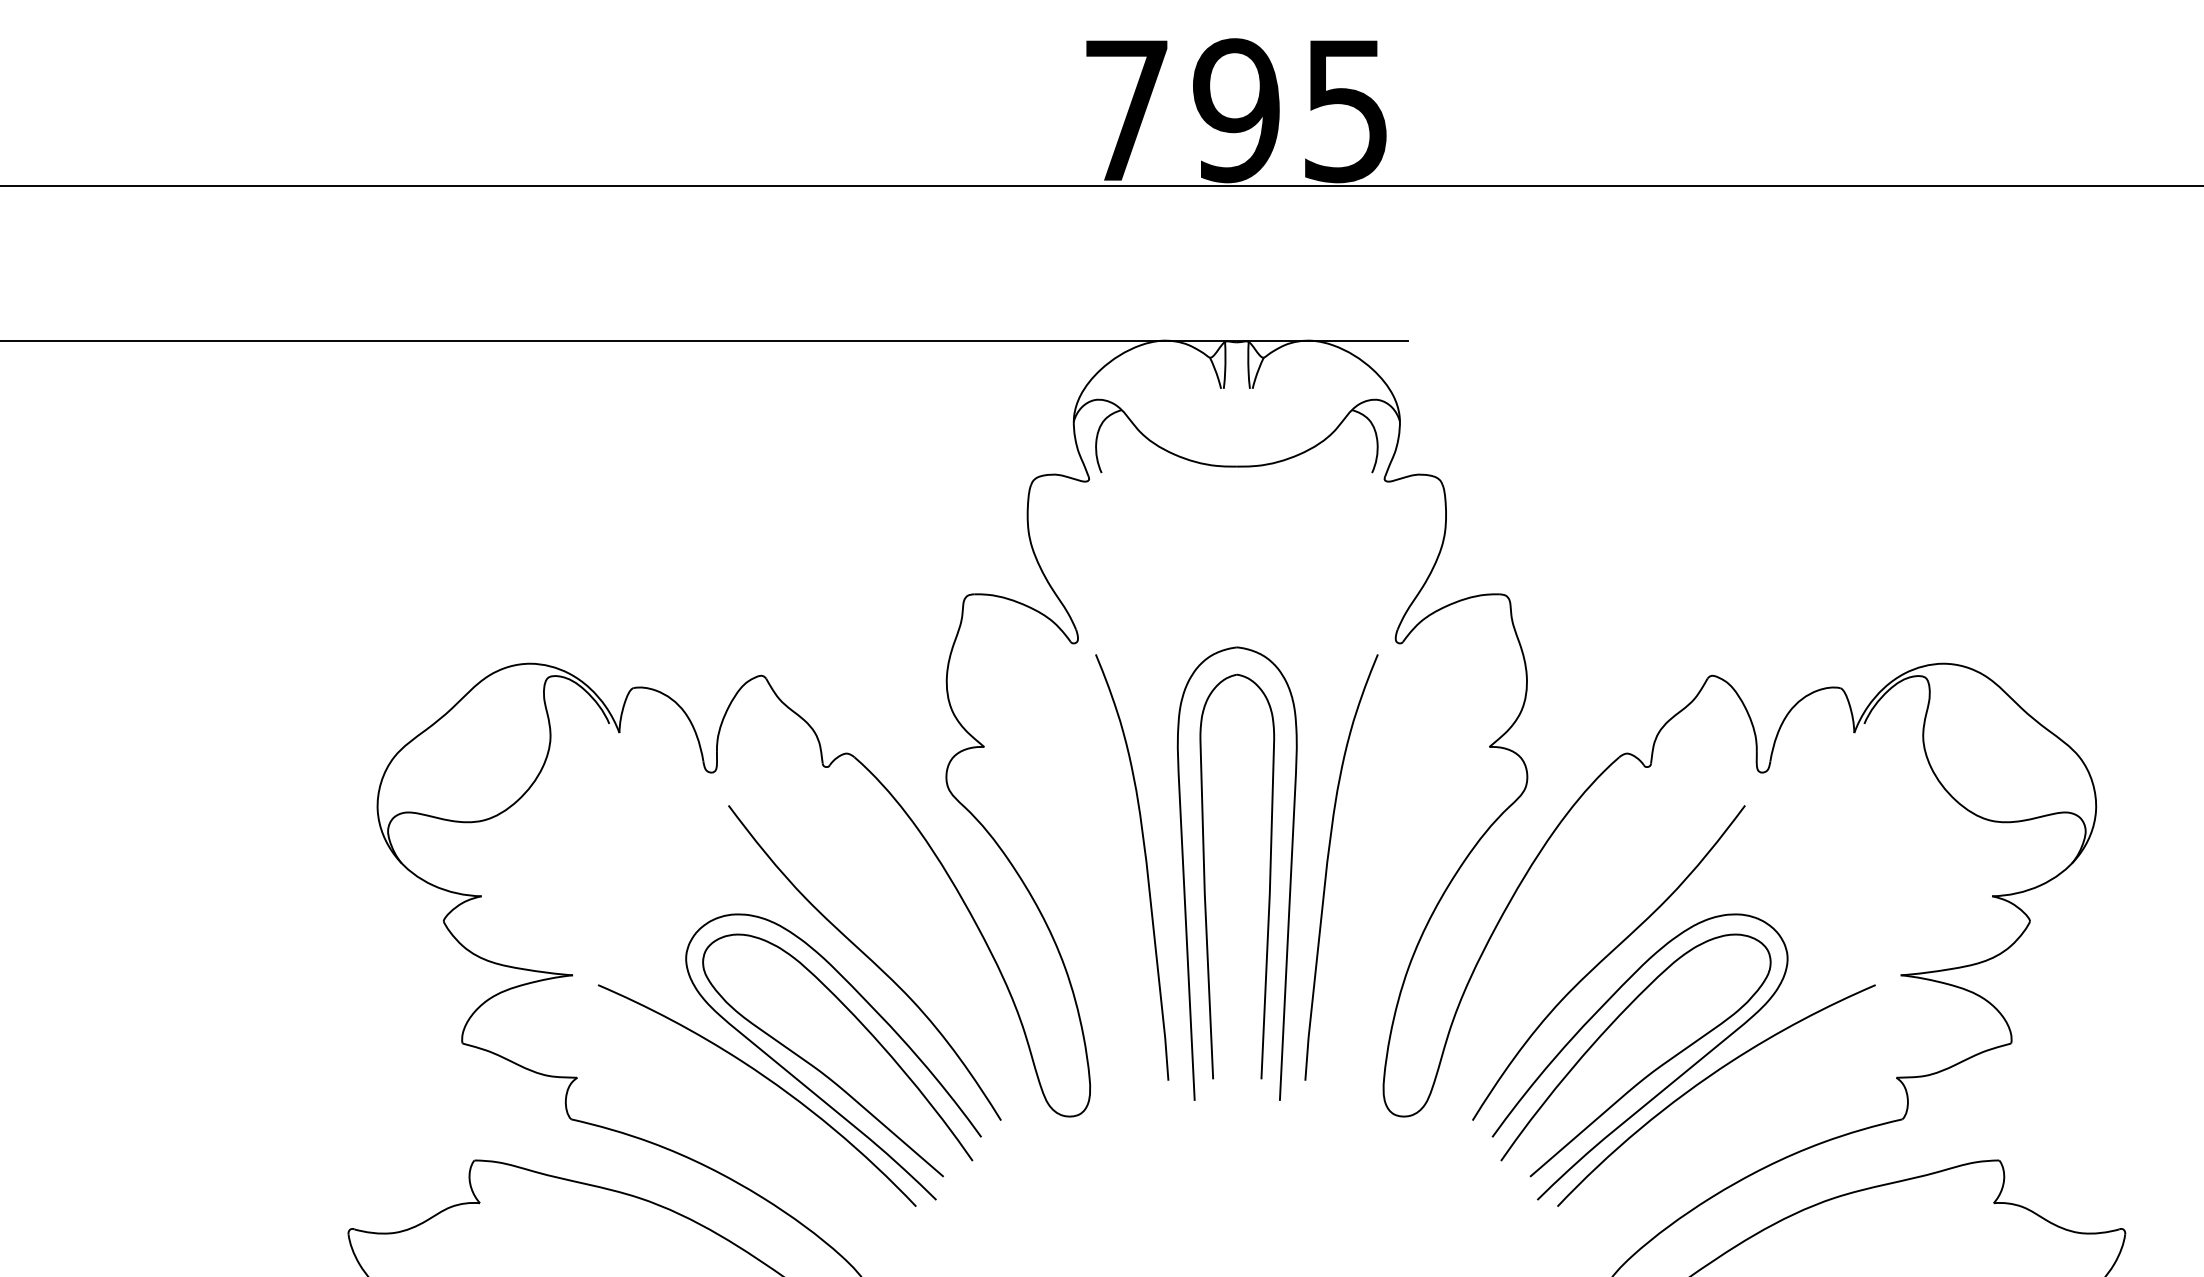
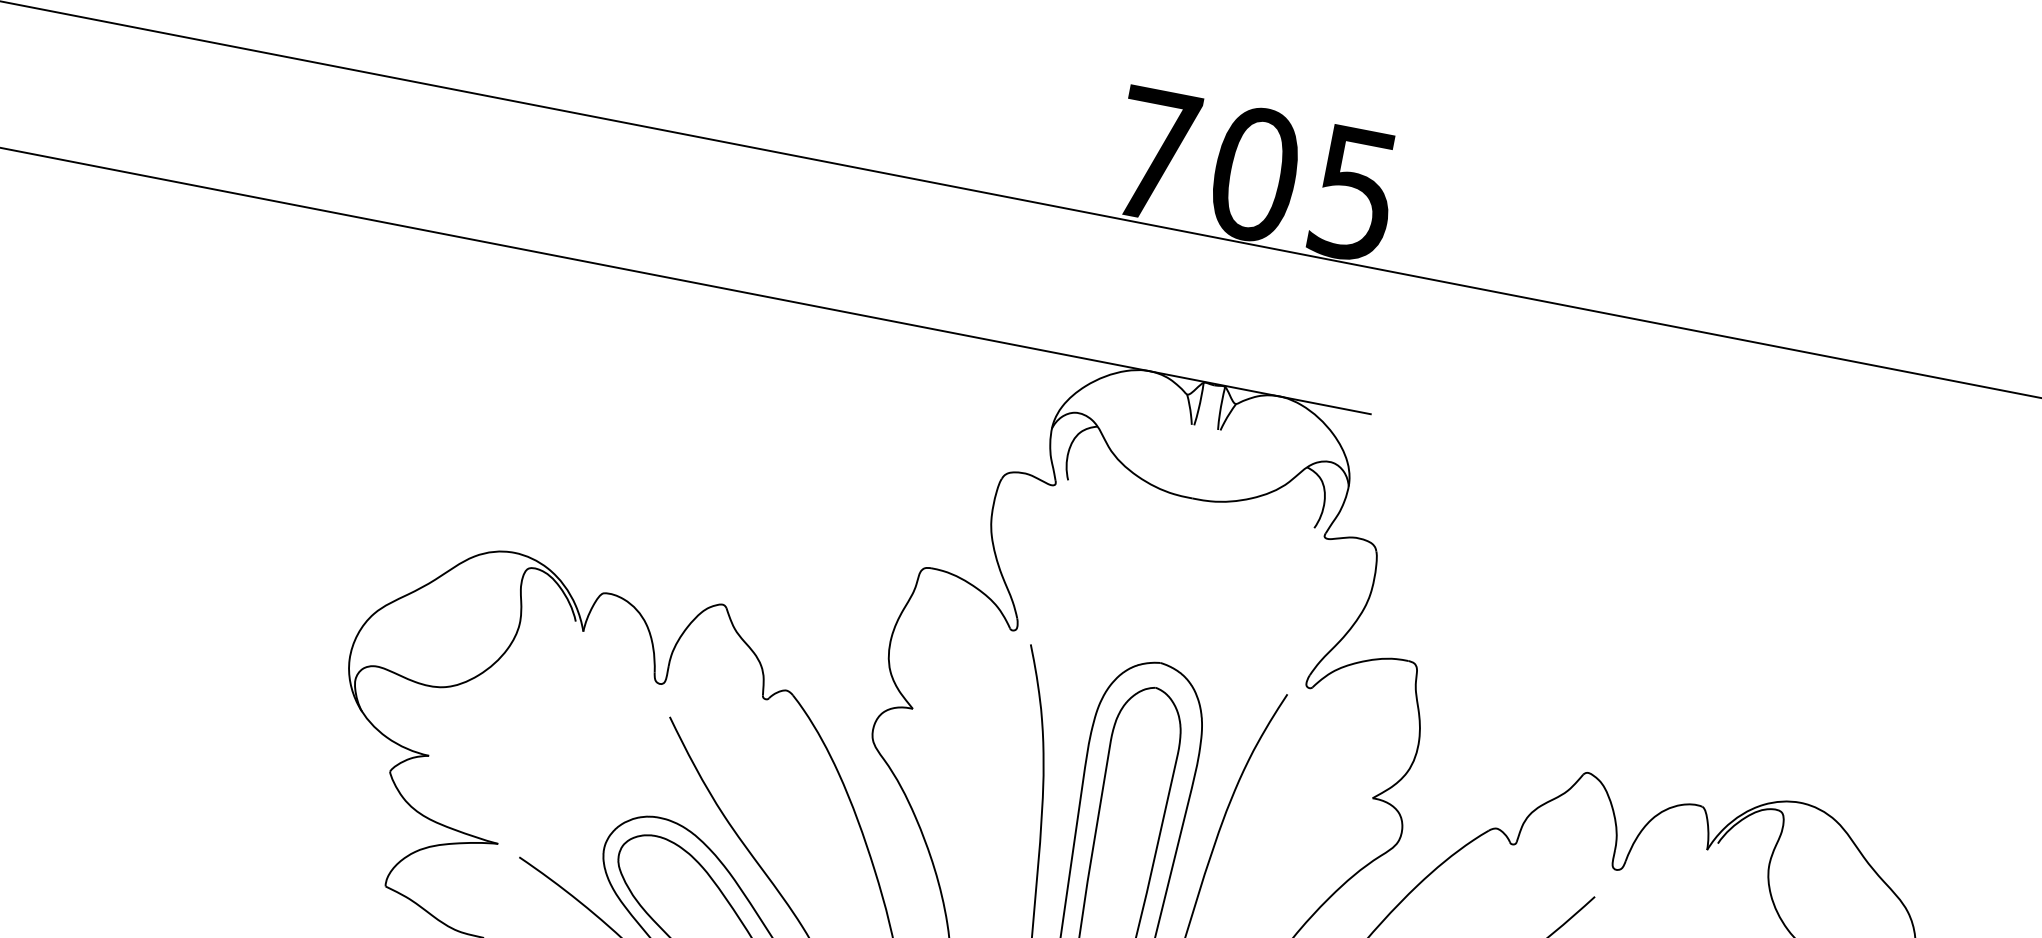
text: (1236, 110) -> (1255, 174), 795 -> 705

